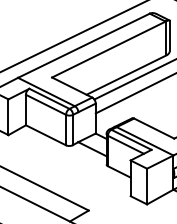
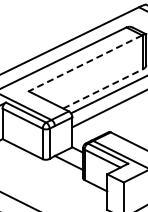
line: (108, 49) -> (85, 63), solid -> dashed
line: (126, 74) -> (103, 88), solid -> dashed

